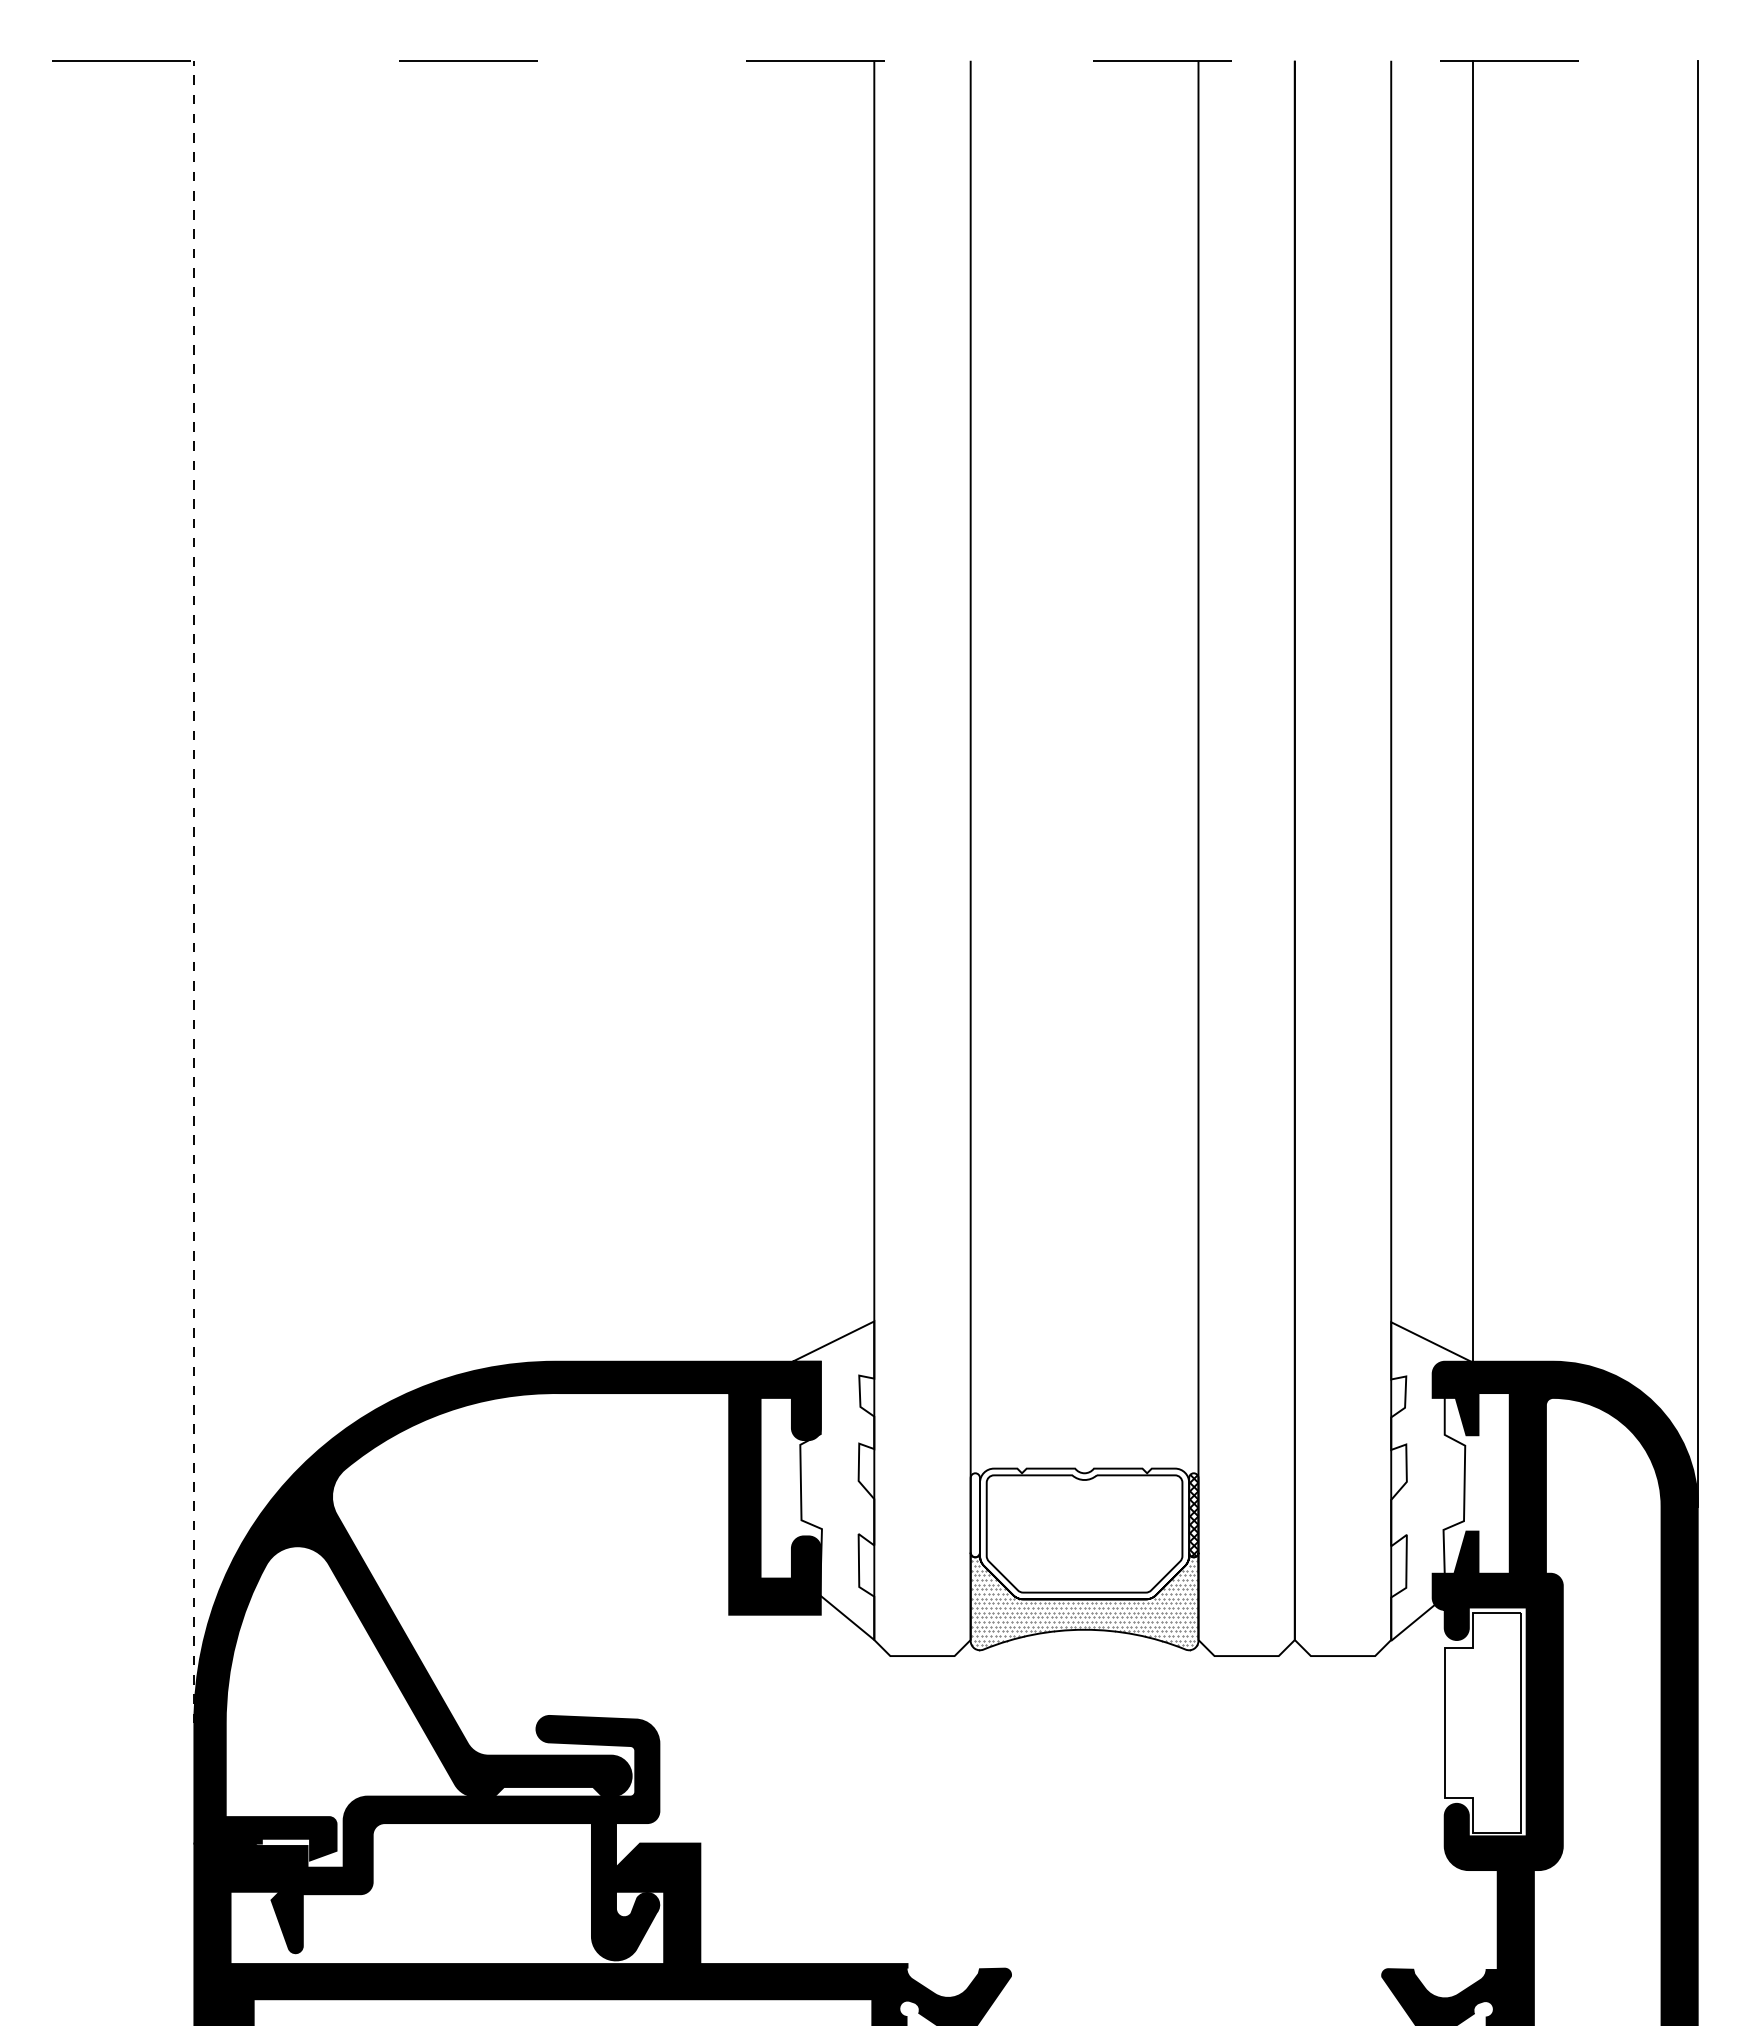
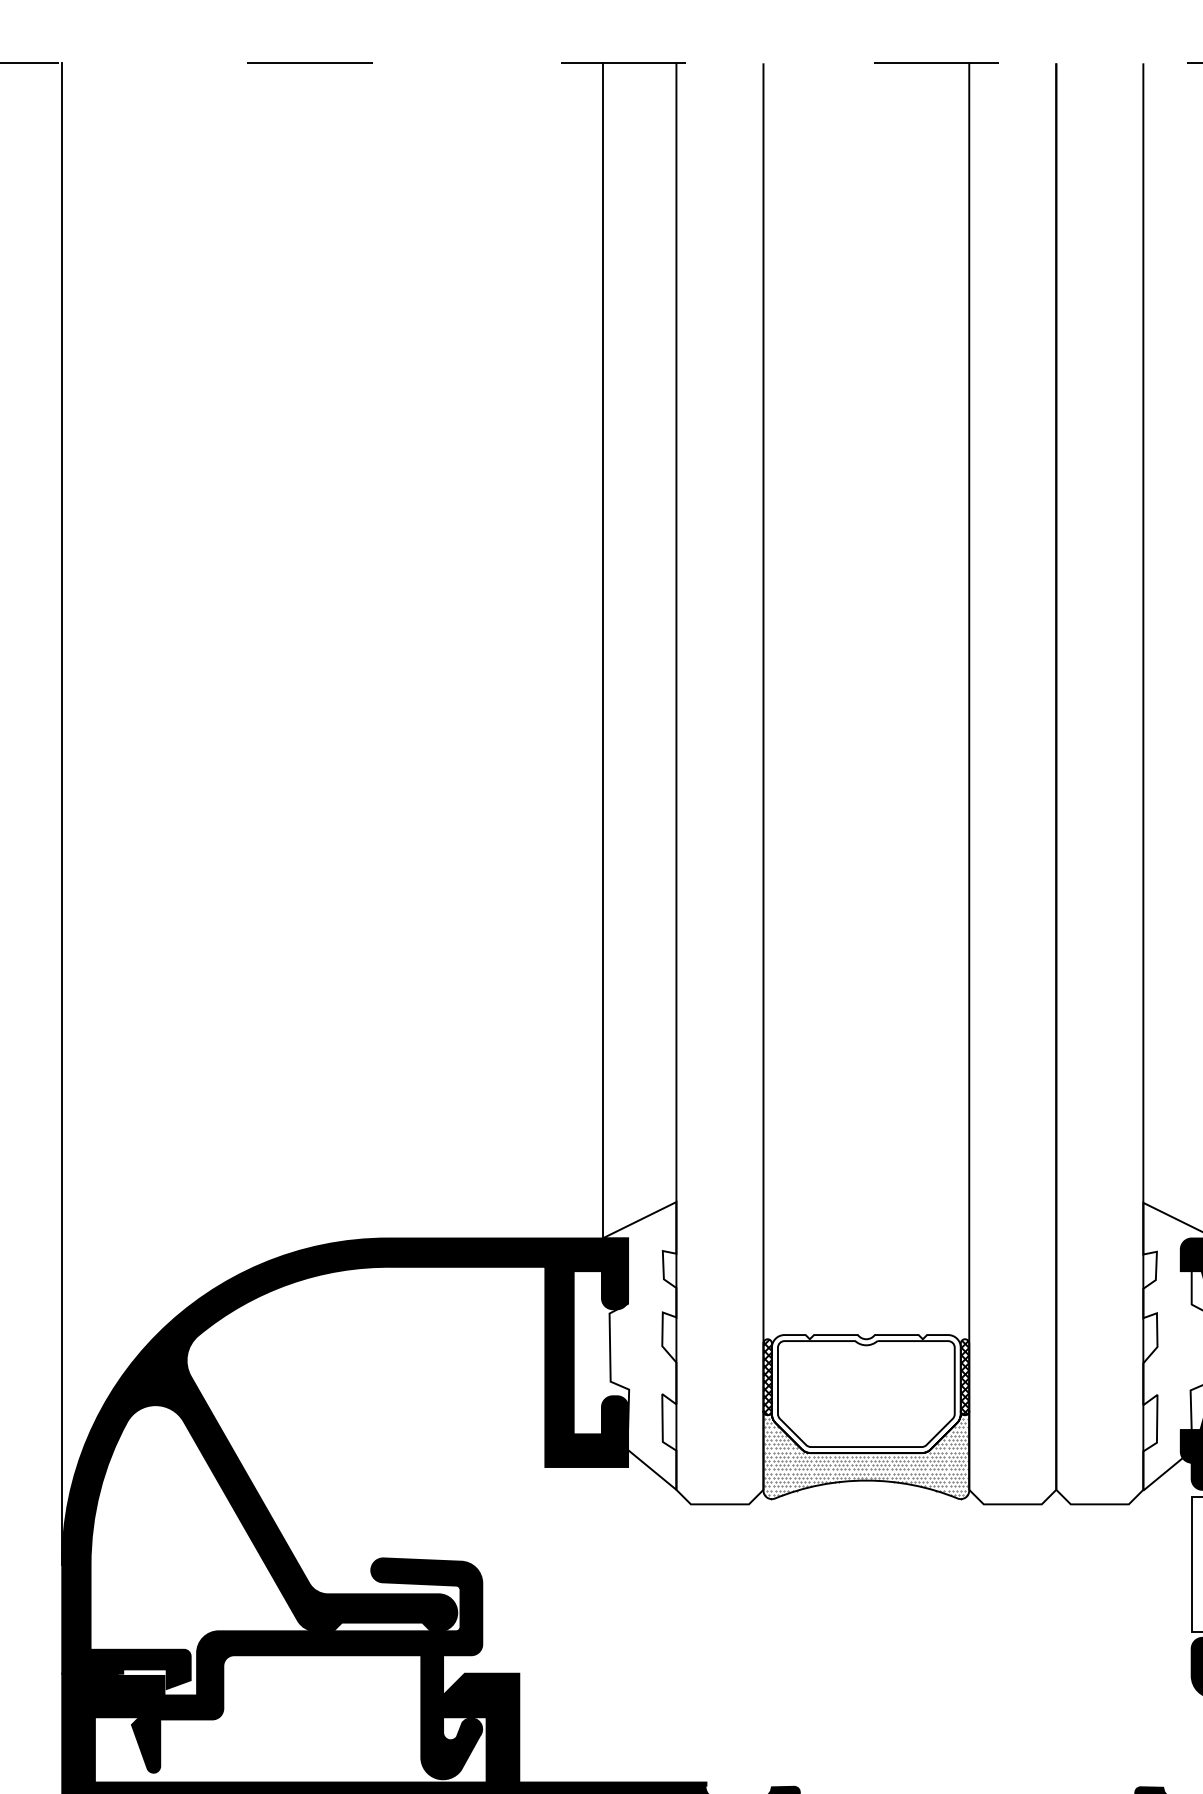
line: (792, 710) -> (602, 650), added
line: (194, 891) -> (62, 813), dashed -> solid
hatch: (975, 1515) -> (767, 1377), added

